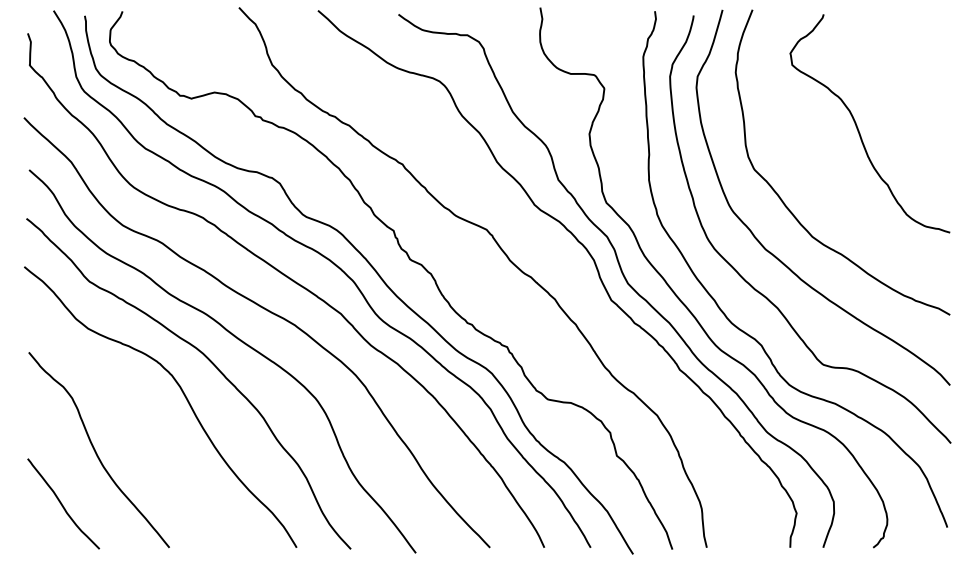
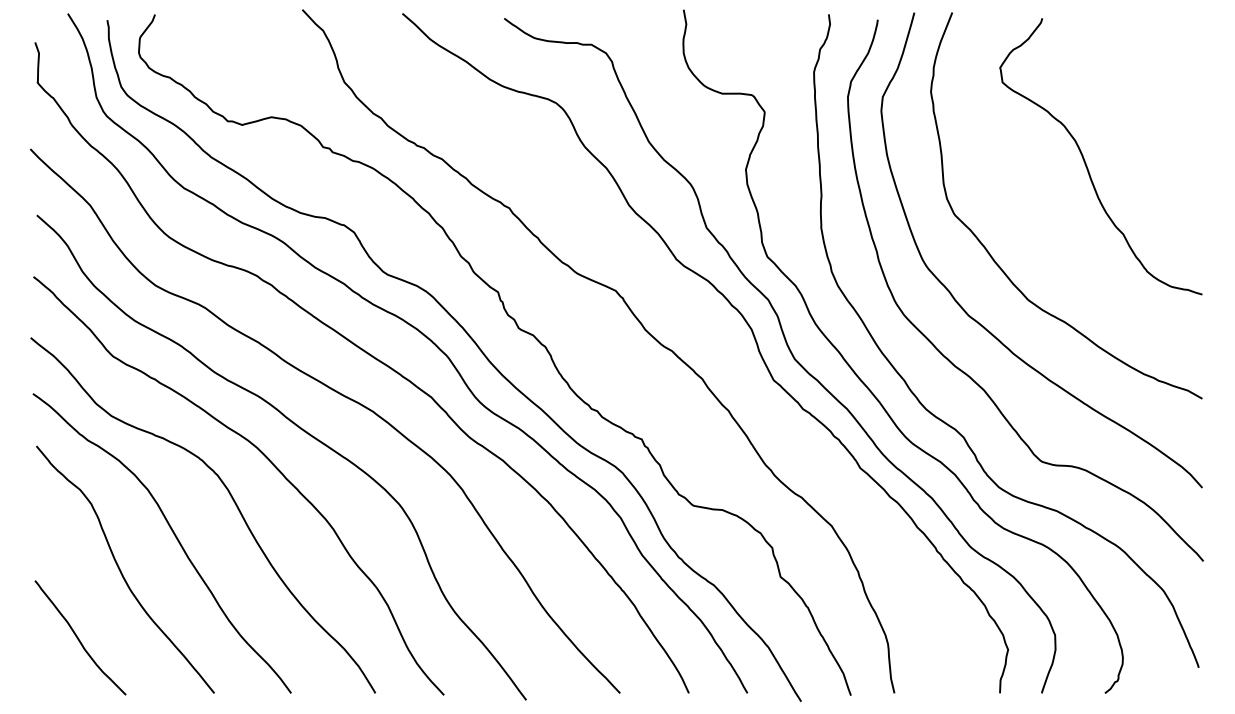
curve: (137, 423) -> (173, 536), added

